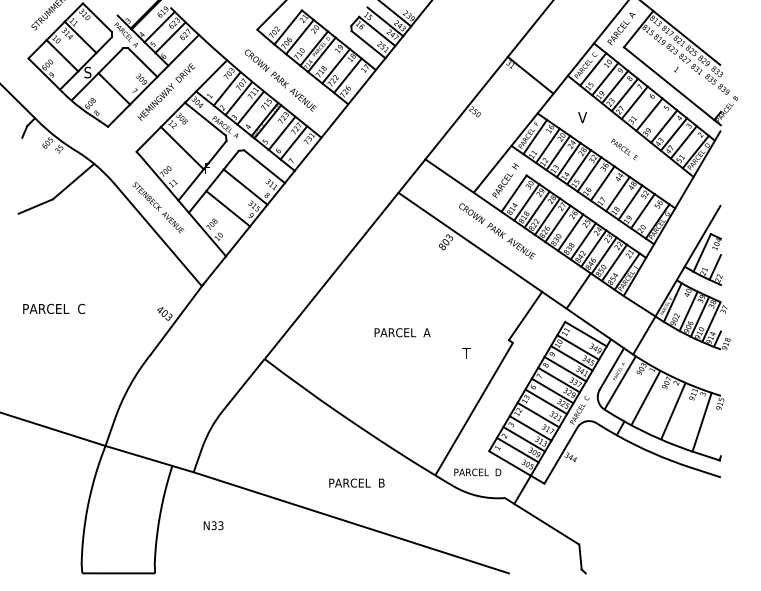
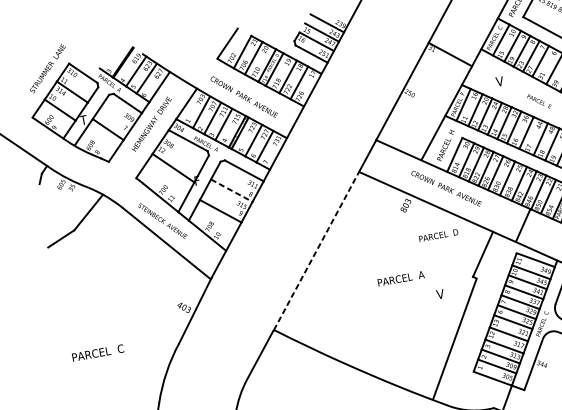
text: (87, 72) -> (83, 120), S -> T
line: (246, 187) -> (232, 190), solid -> dashed
line: (331, 276) -> (316, 251), solid -> dashed
text: (54, 308) -> (98, 352), moved
text: (402, 332) -> (401, 278), moved
text: (466, 352) -> (439, 293), T -> V
text: (477, 472) -> (438, 235), moved

